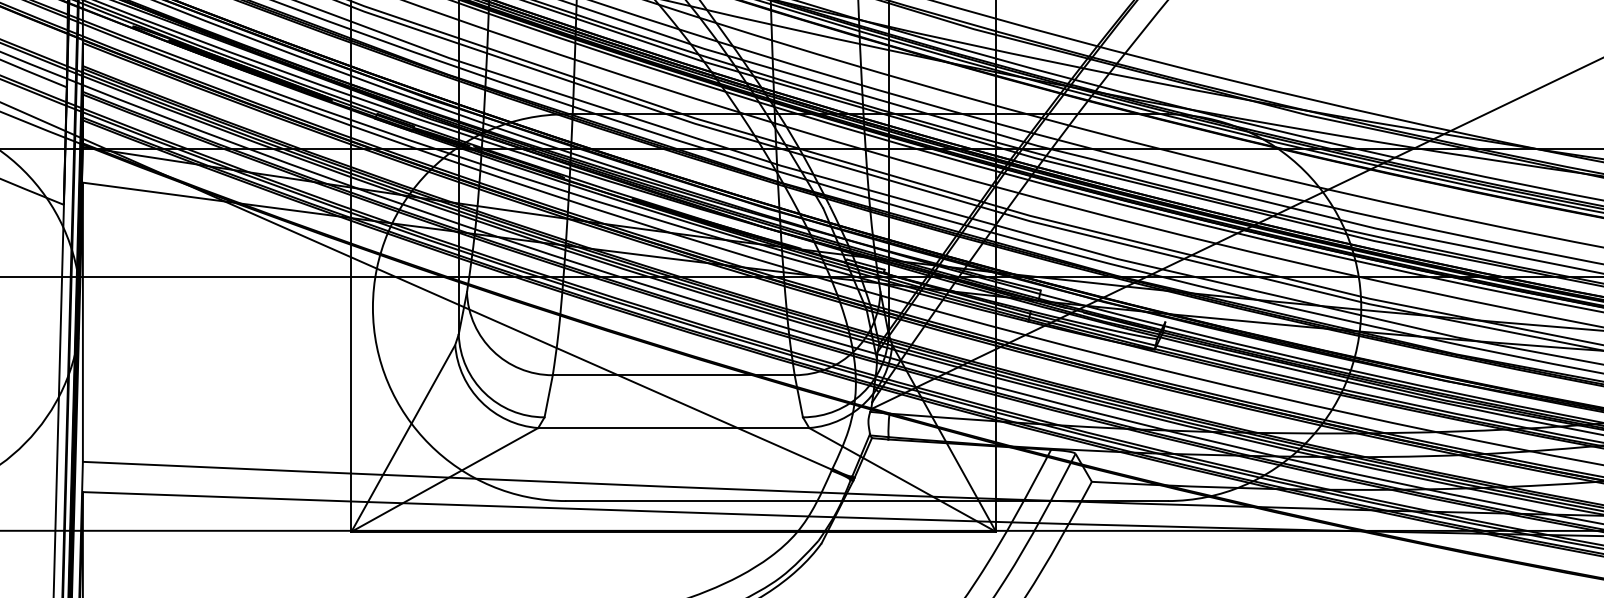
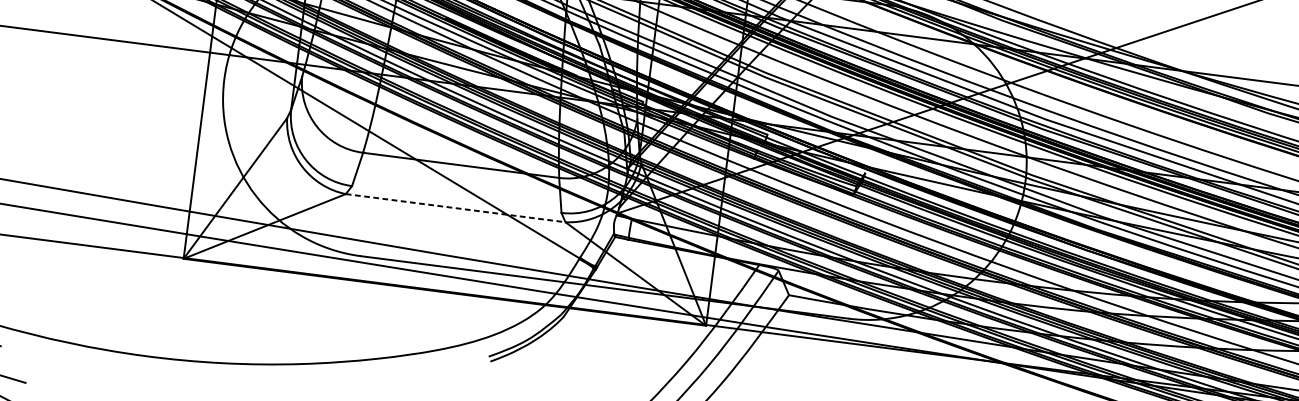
line: (673, 428) -> (455, 208), solid -> dashed

